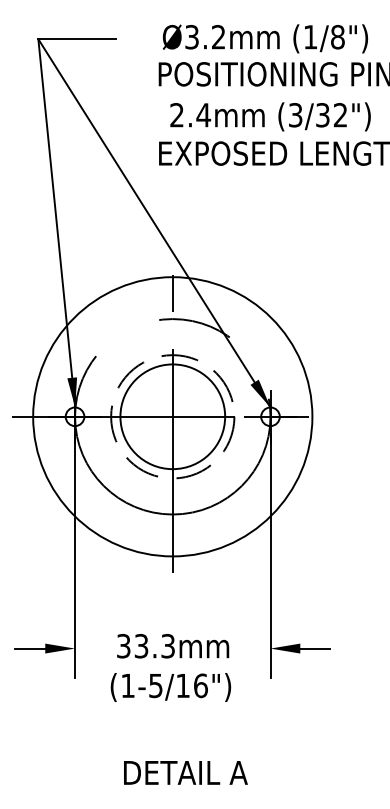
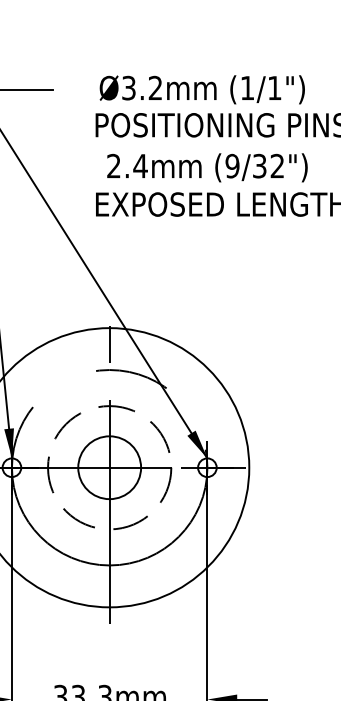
text: (337, 37) -> (274, 88), (1/8") -> (1/1")
text: (295, 115) -> (232, 166), (3/32") -> (9/32")
circle: (172, 416) -> (109, 467), size x0.6

